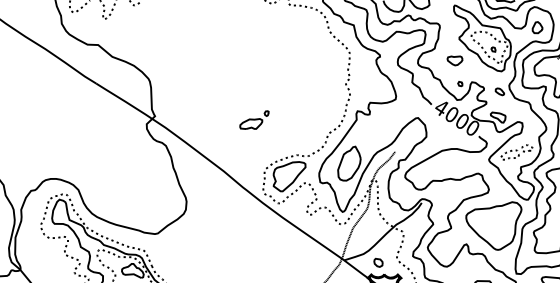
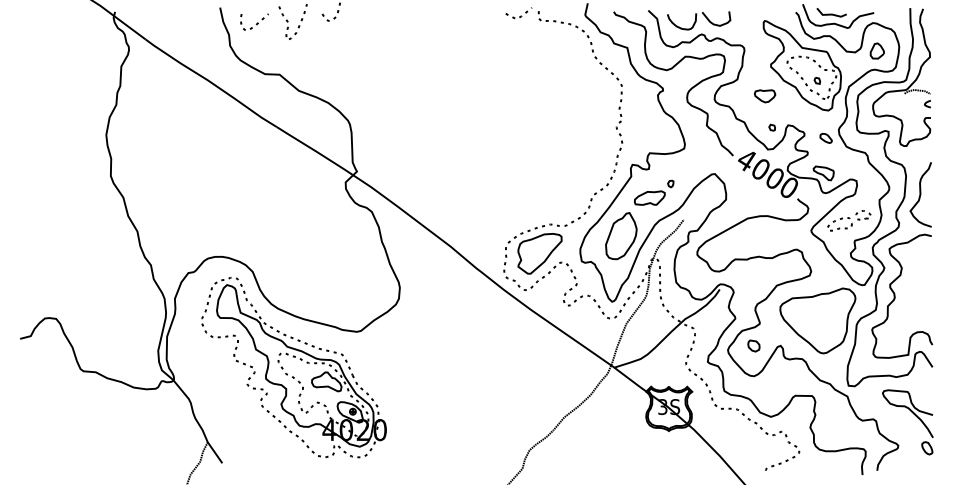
part: (254, 119) -> (654, 192), moved
part: (378, 262) -> (753, 345), moved

